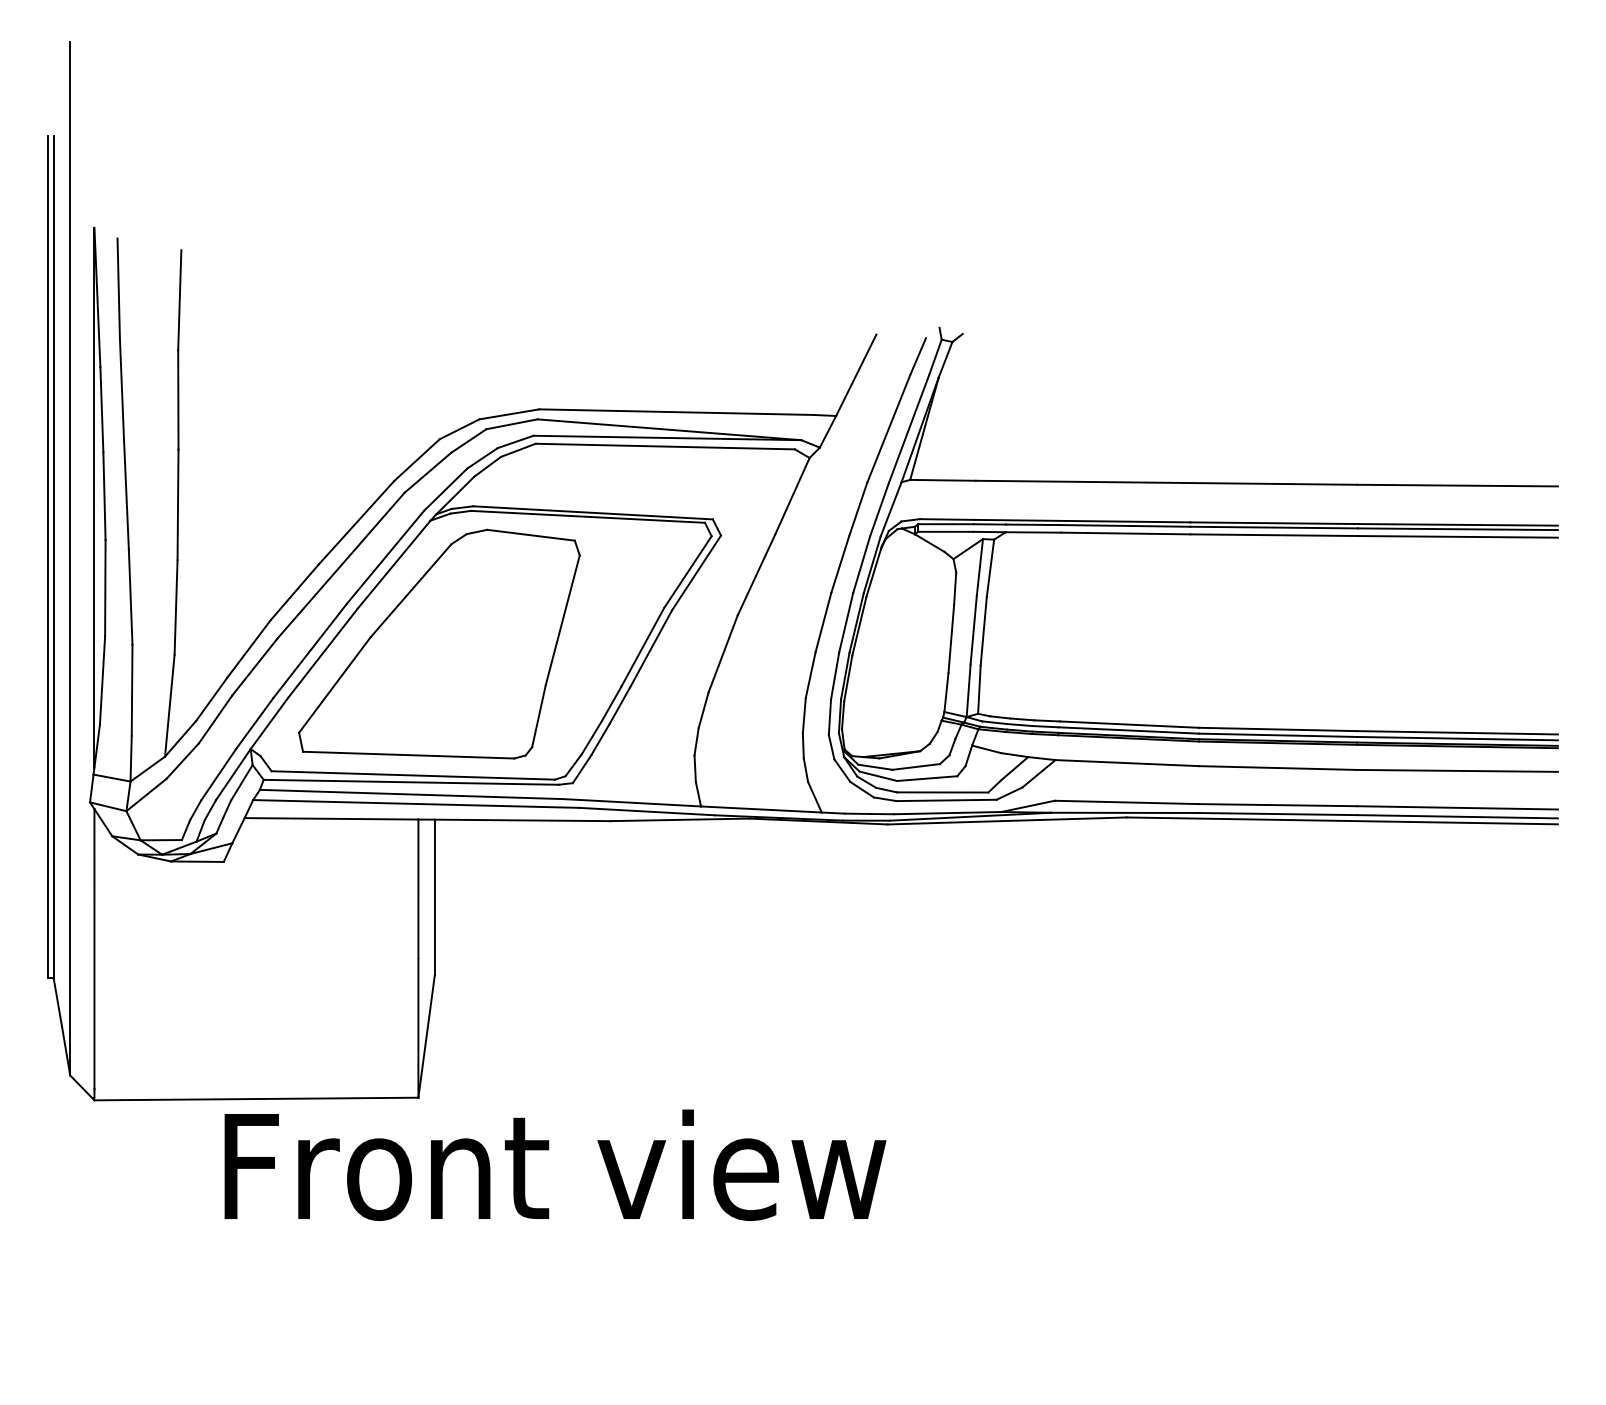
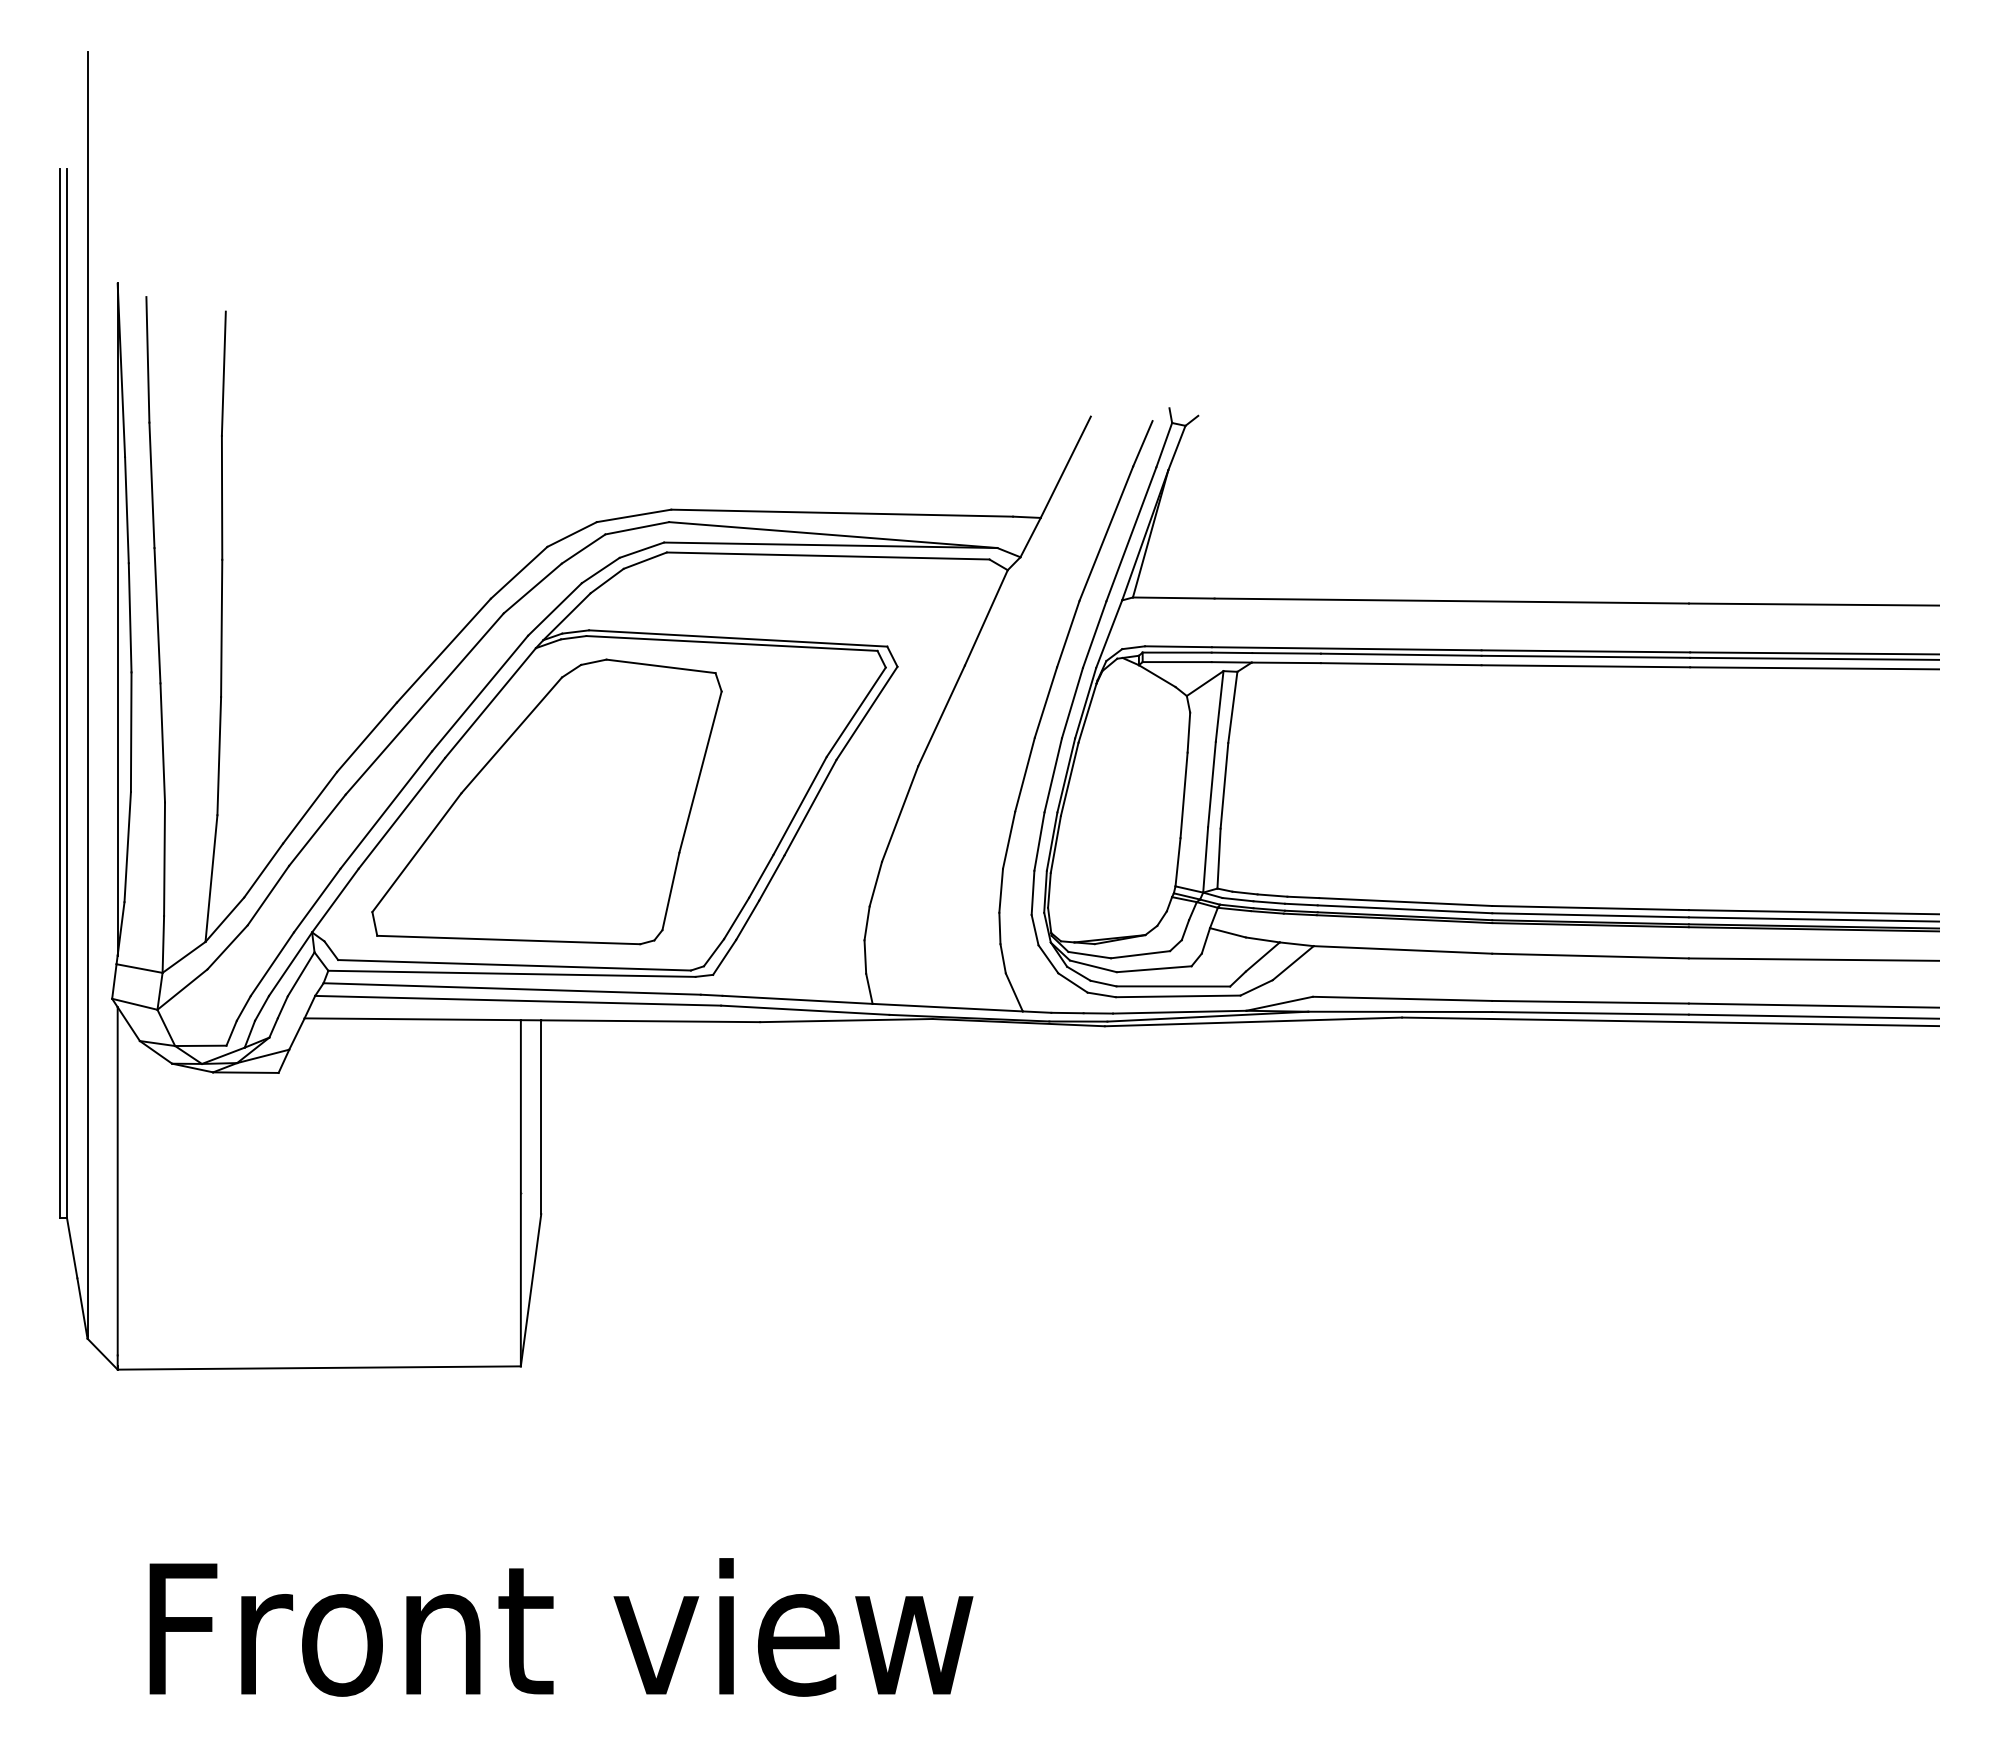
text: (555, 1165) -> (561, 1627), moved

